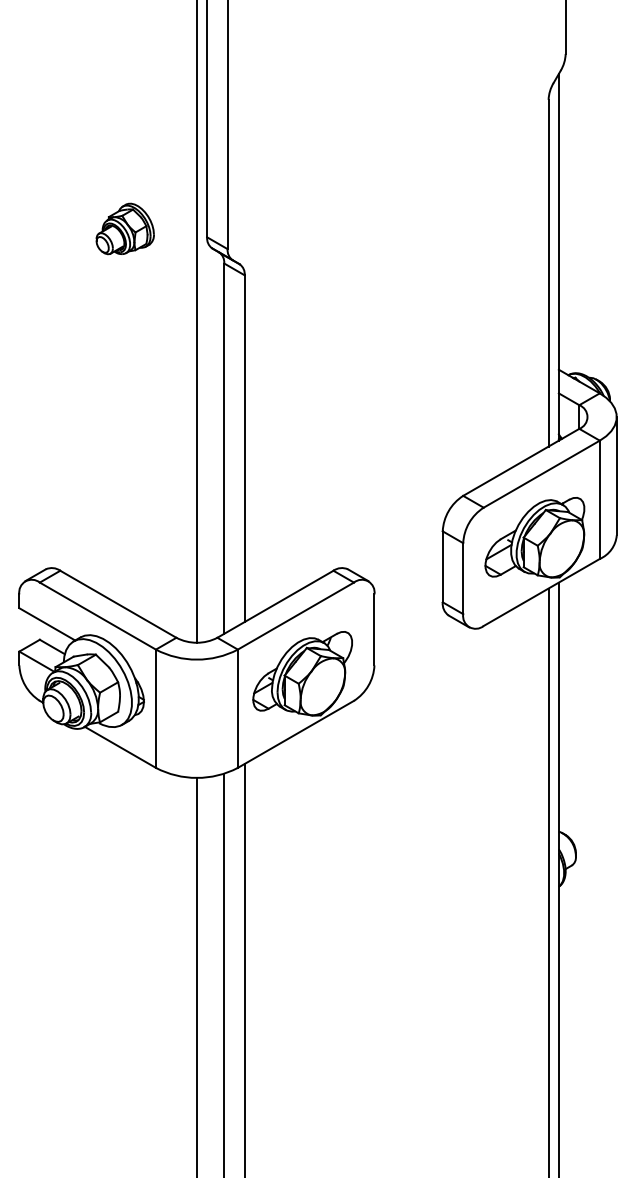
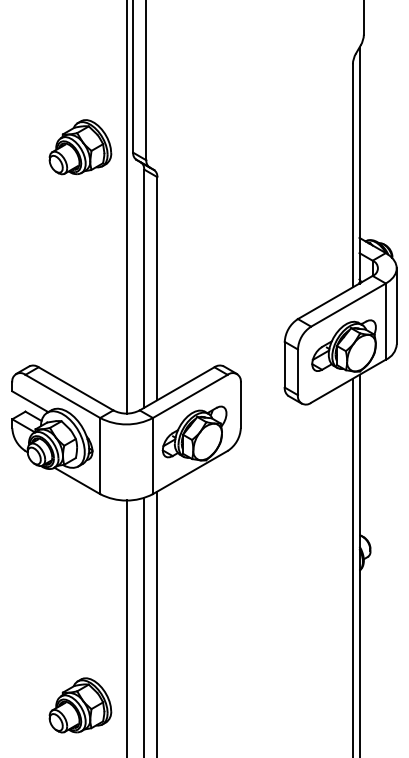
part: (125, 229) -> (80, 147), size x1.67
part: (125, 1096) -> (80, 705), added

